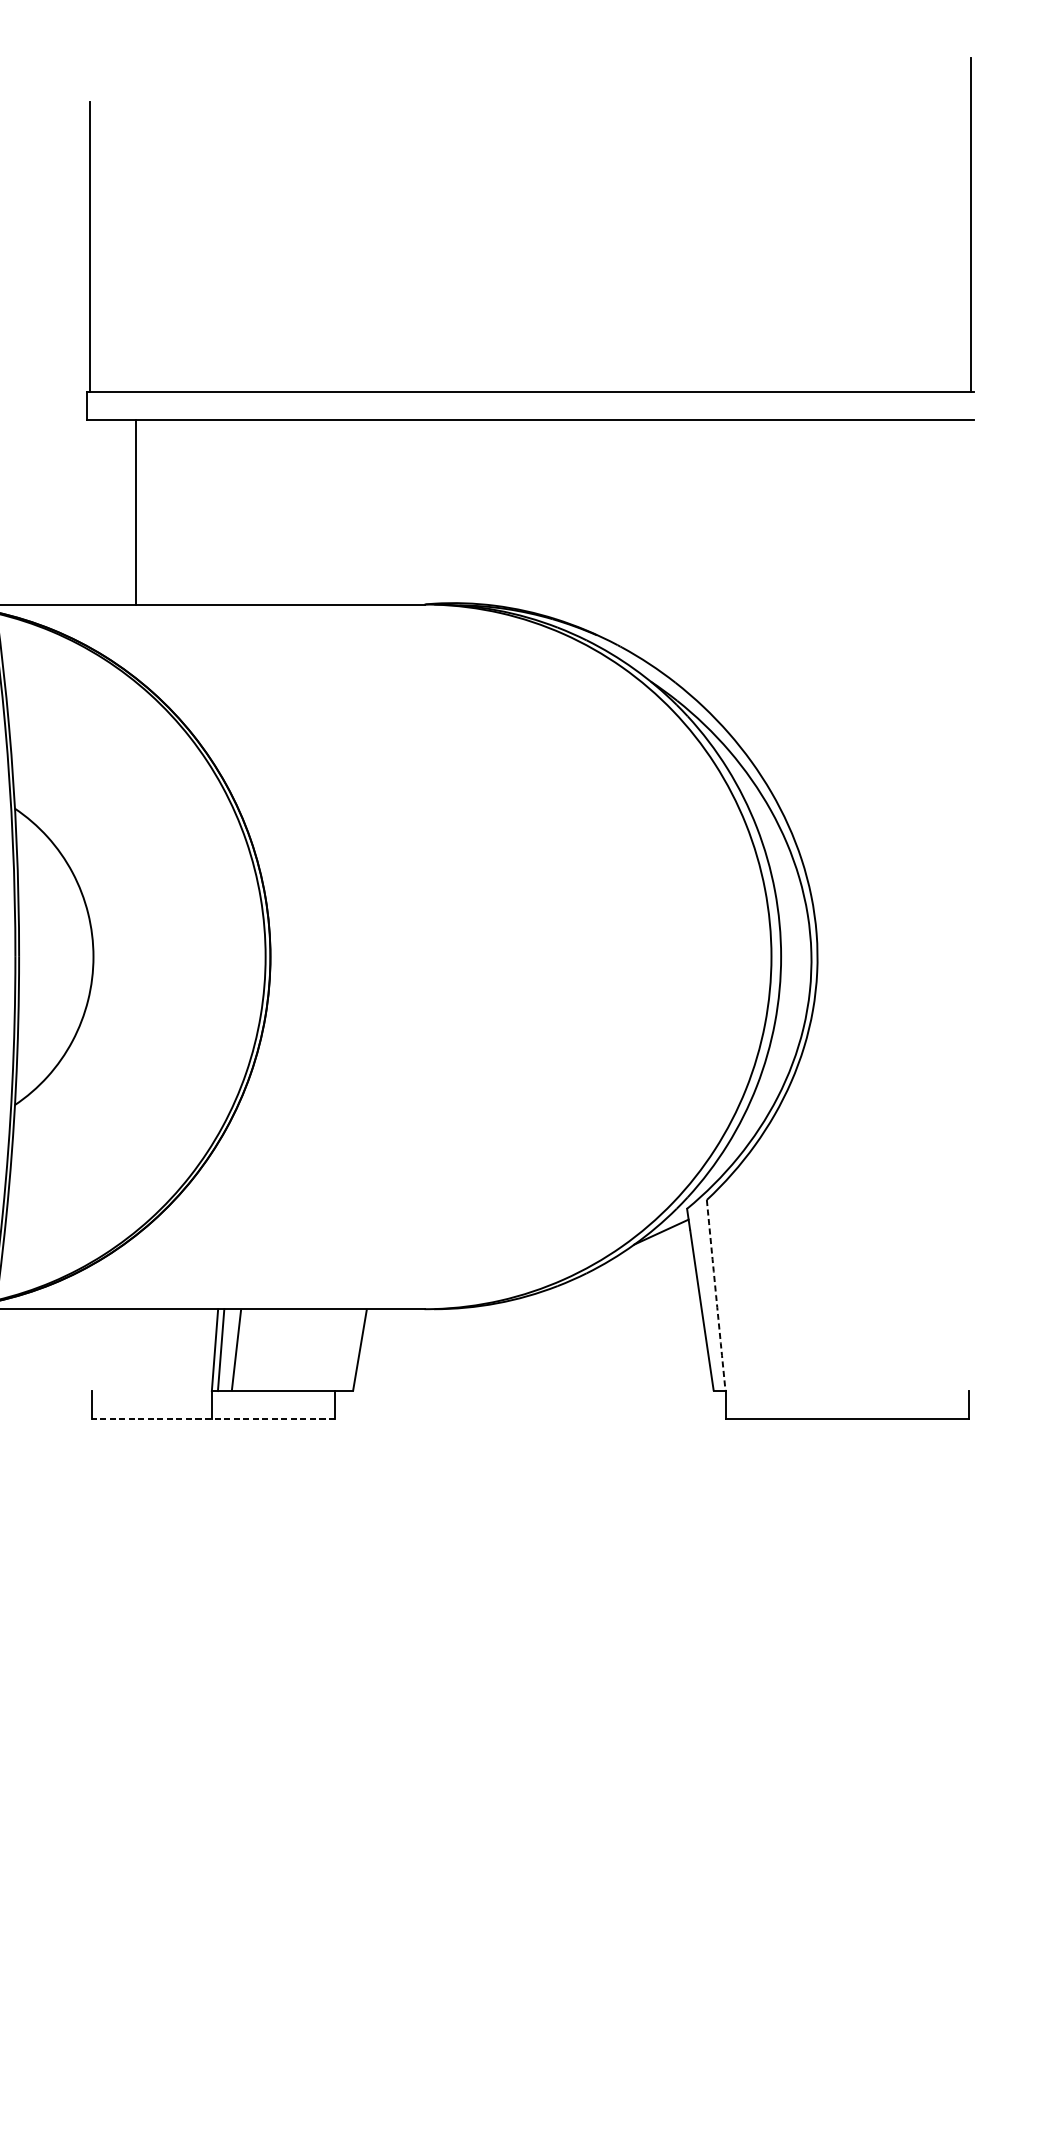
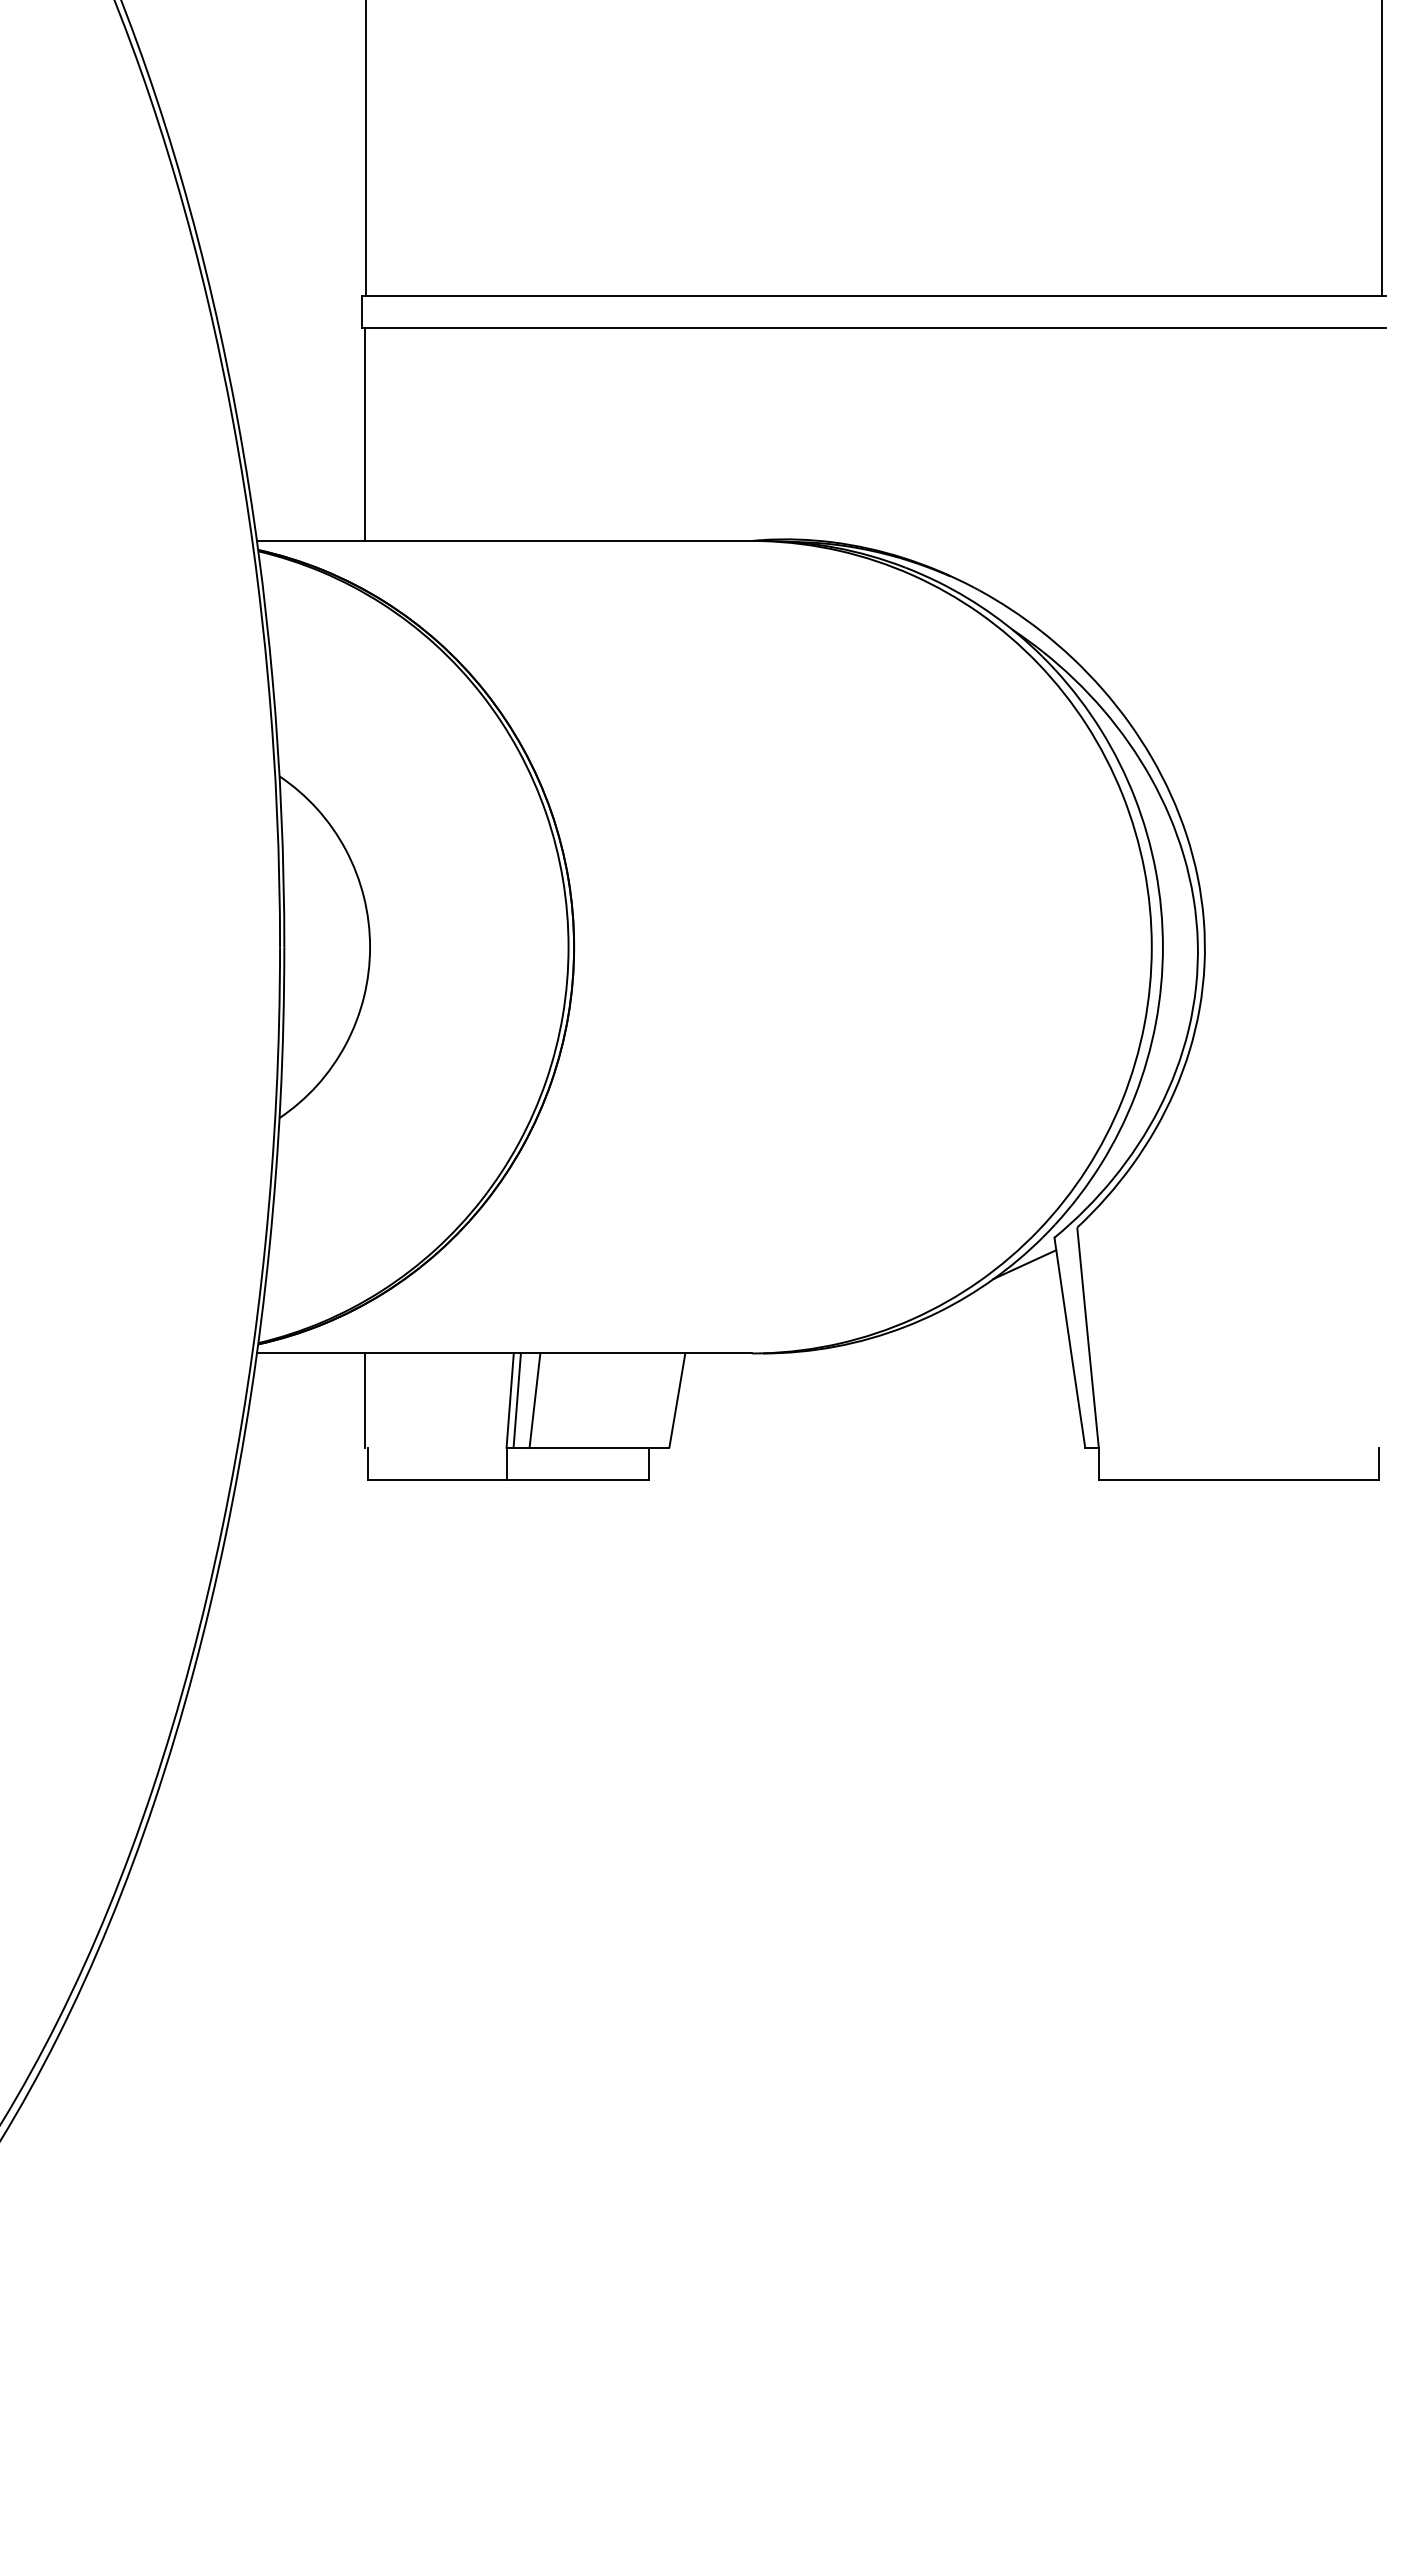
line: (136, 512) -> (365, 434), moved
arc: (715, 1295) -> (1087, 1337), dashed -> solid
line: (89, 1349) -> (365, 1400), added
line: (213, 1418) -> (508, 1479), dashed -> solid

